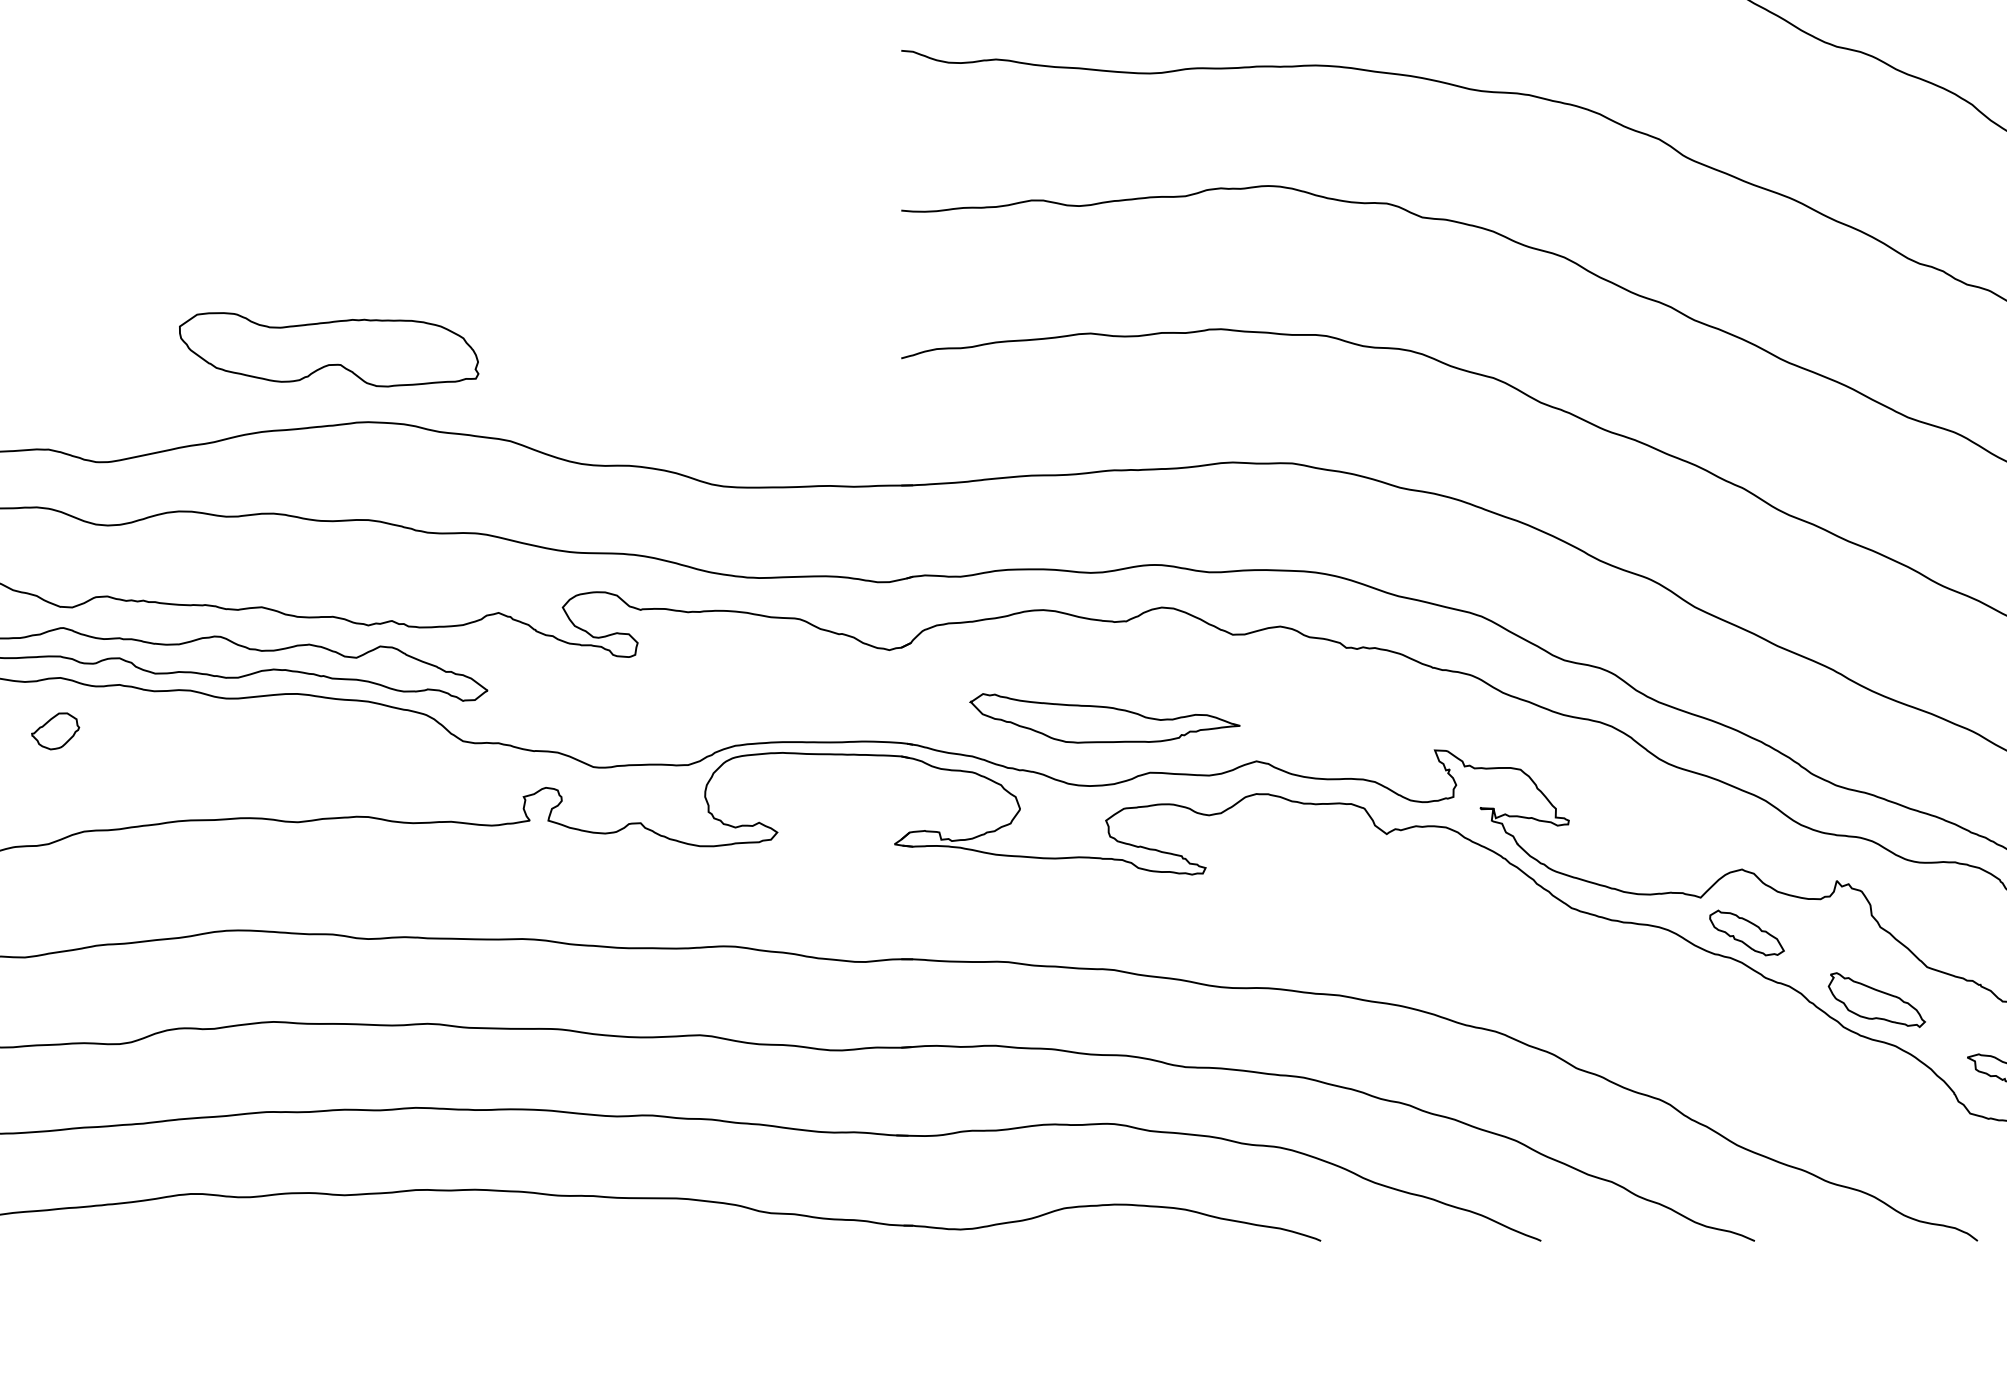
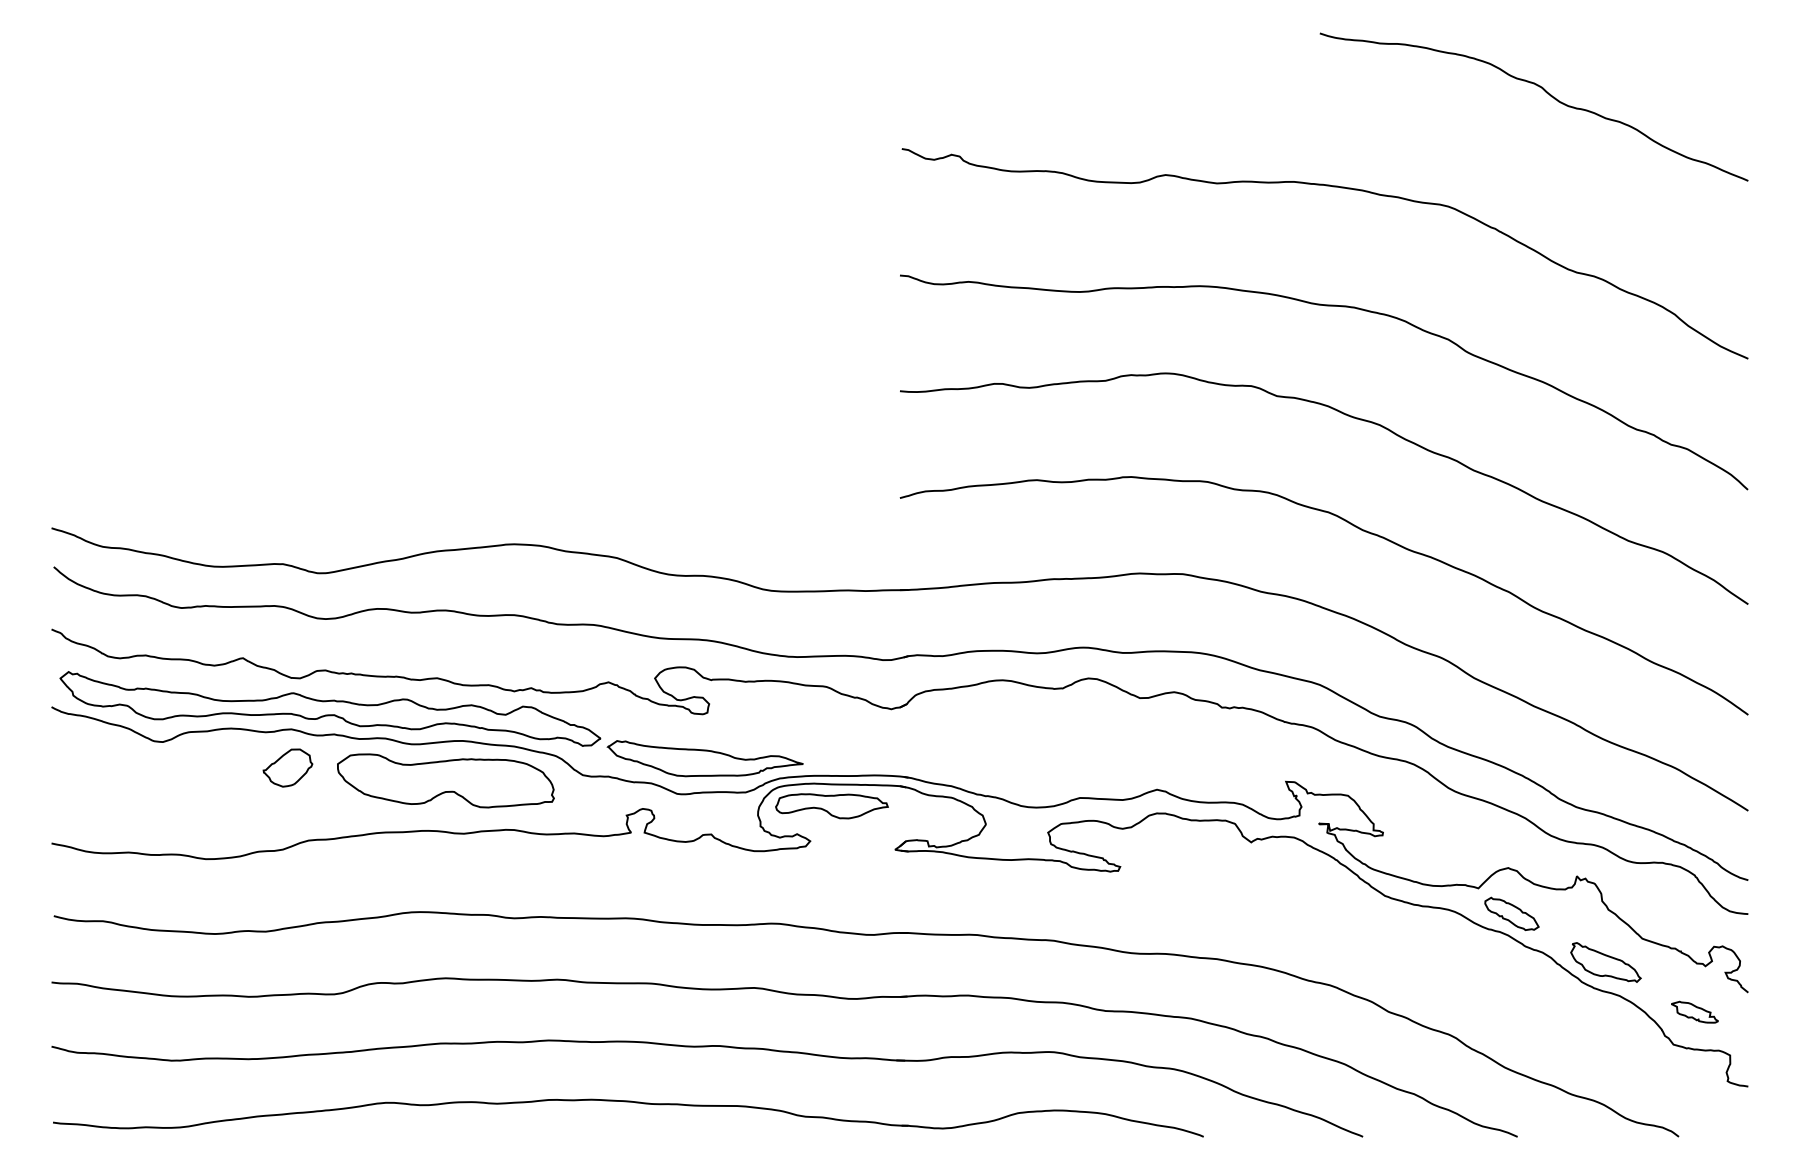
part: (328, 349) -> (445, 780), moved
part: (1103, 718) -> (704, 758), moved
part: (54, 730) -> (287, 767), size x1.43
part: (806, 784) -> (831, 806), added

